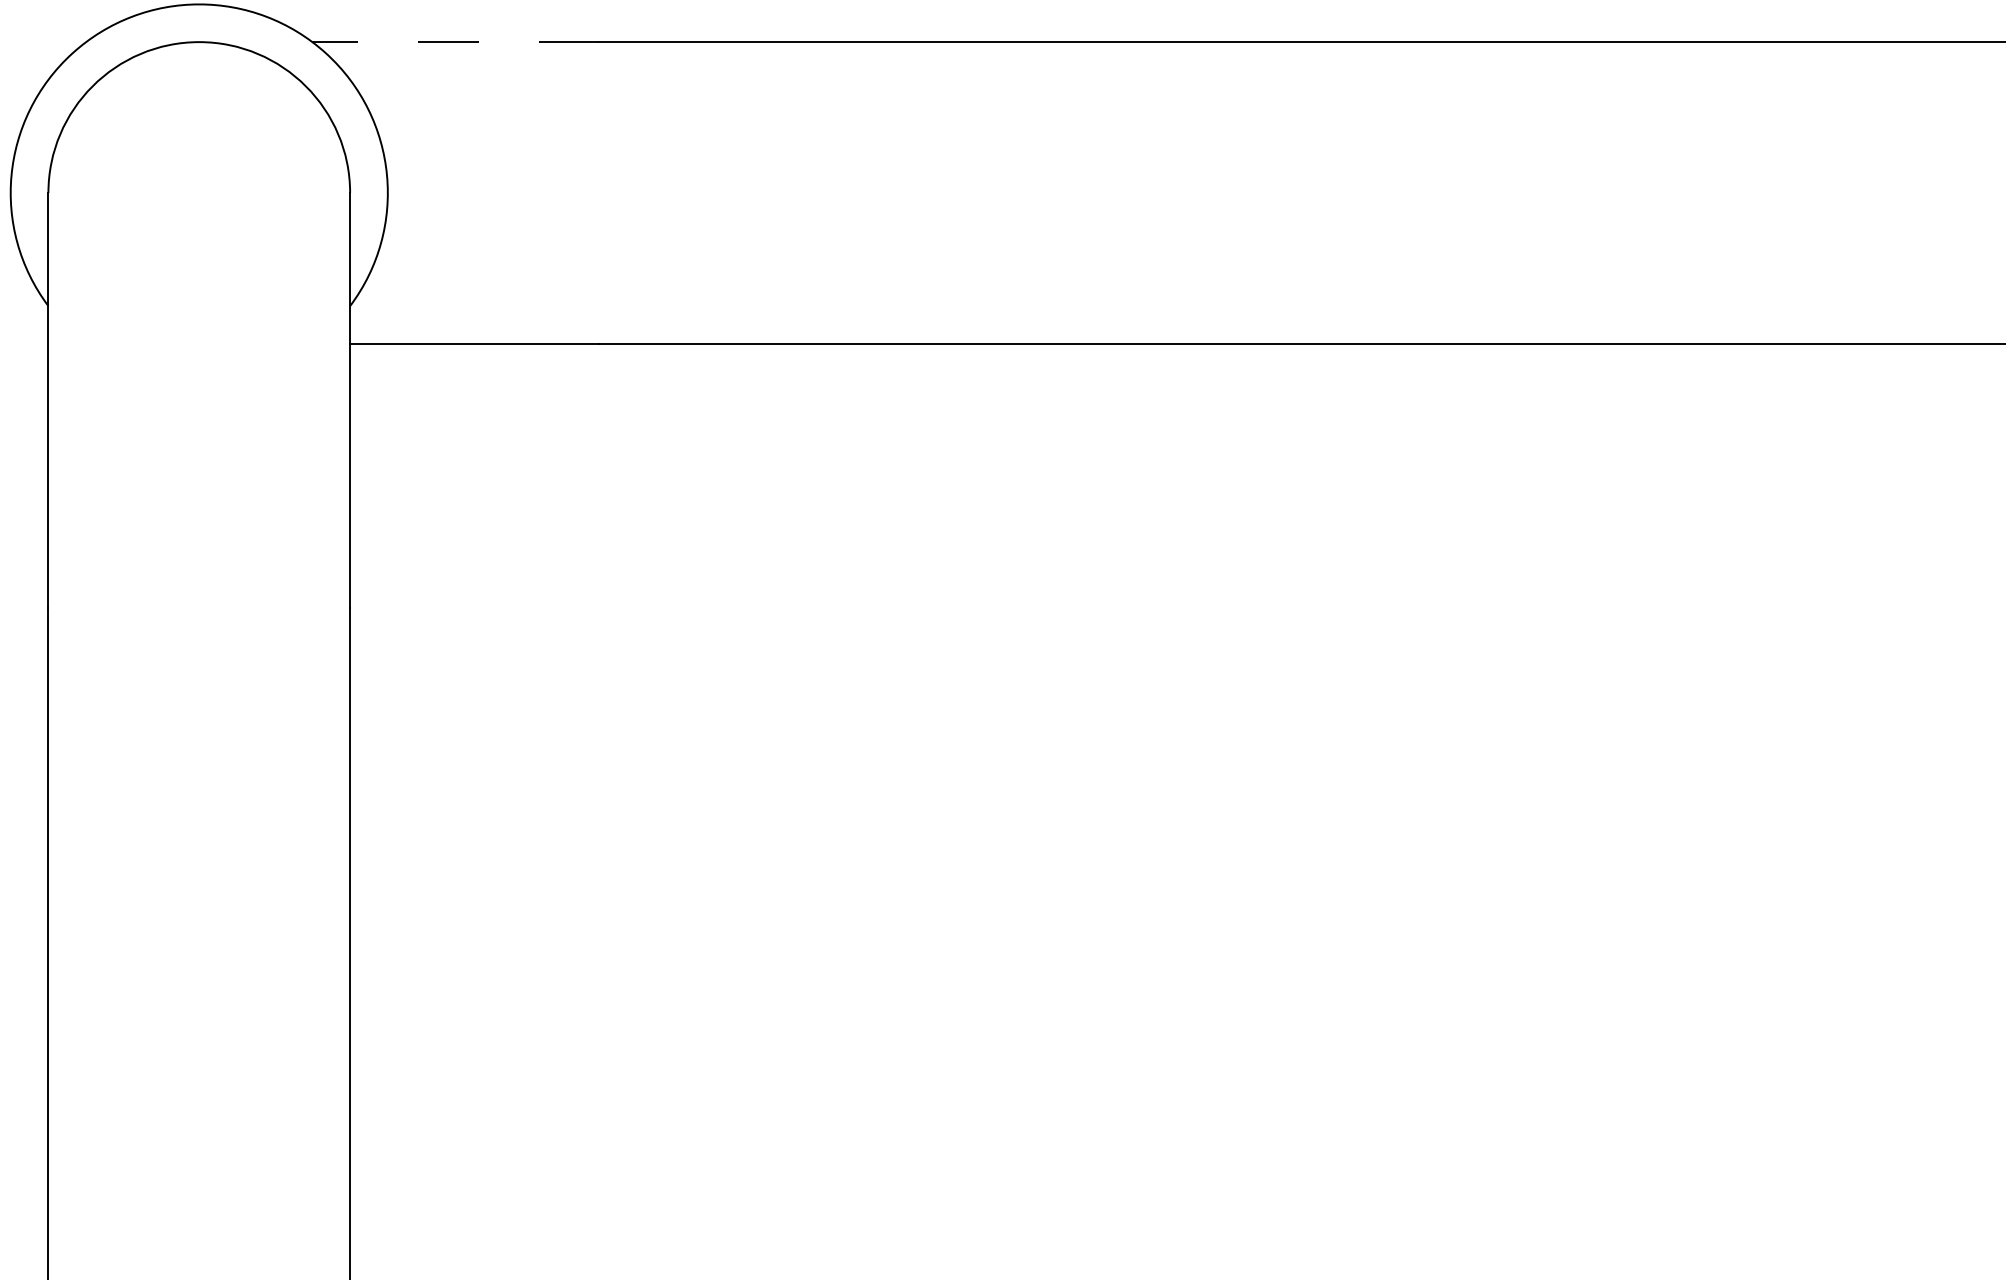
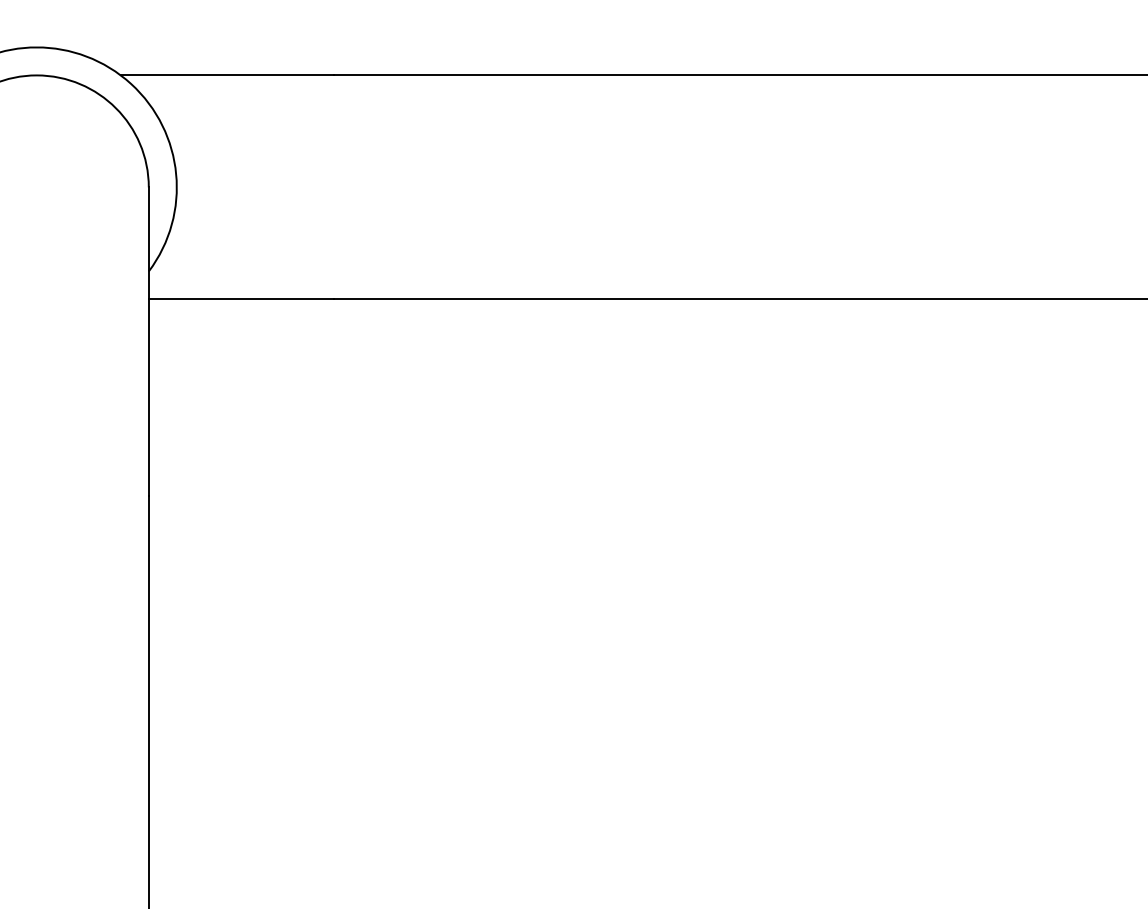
line: (455, 42) -> (227, 75), dashed -> solid

